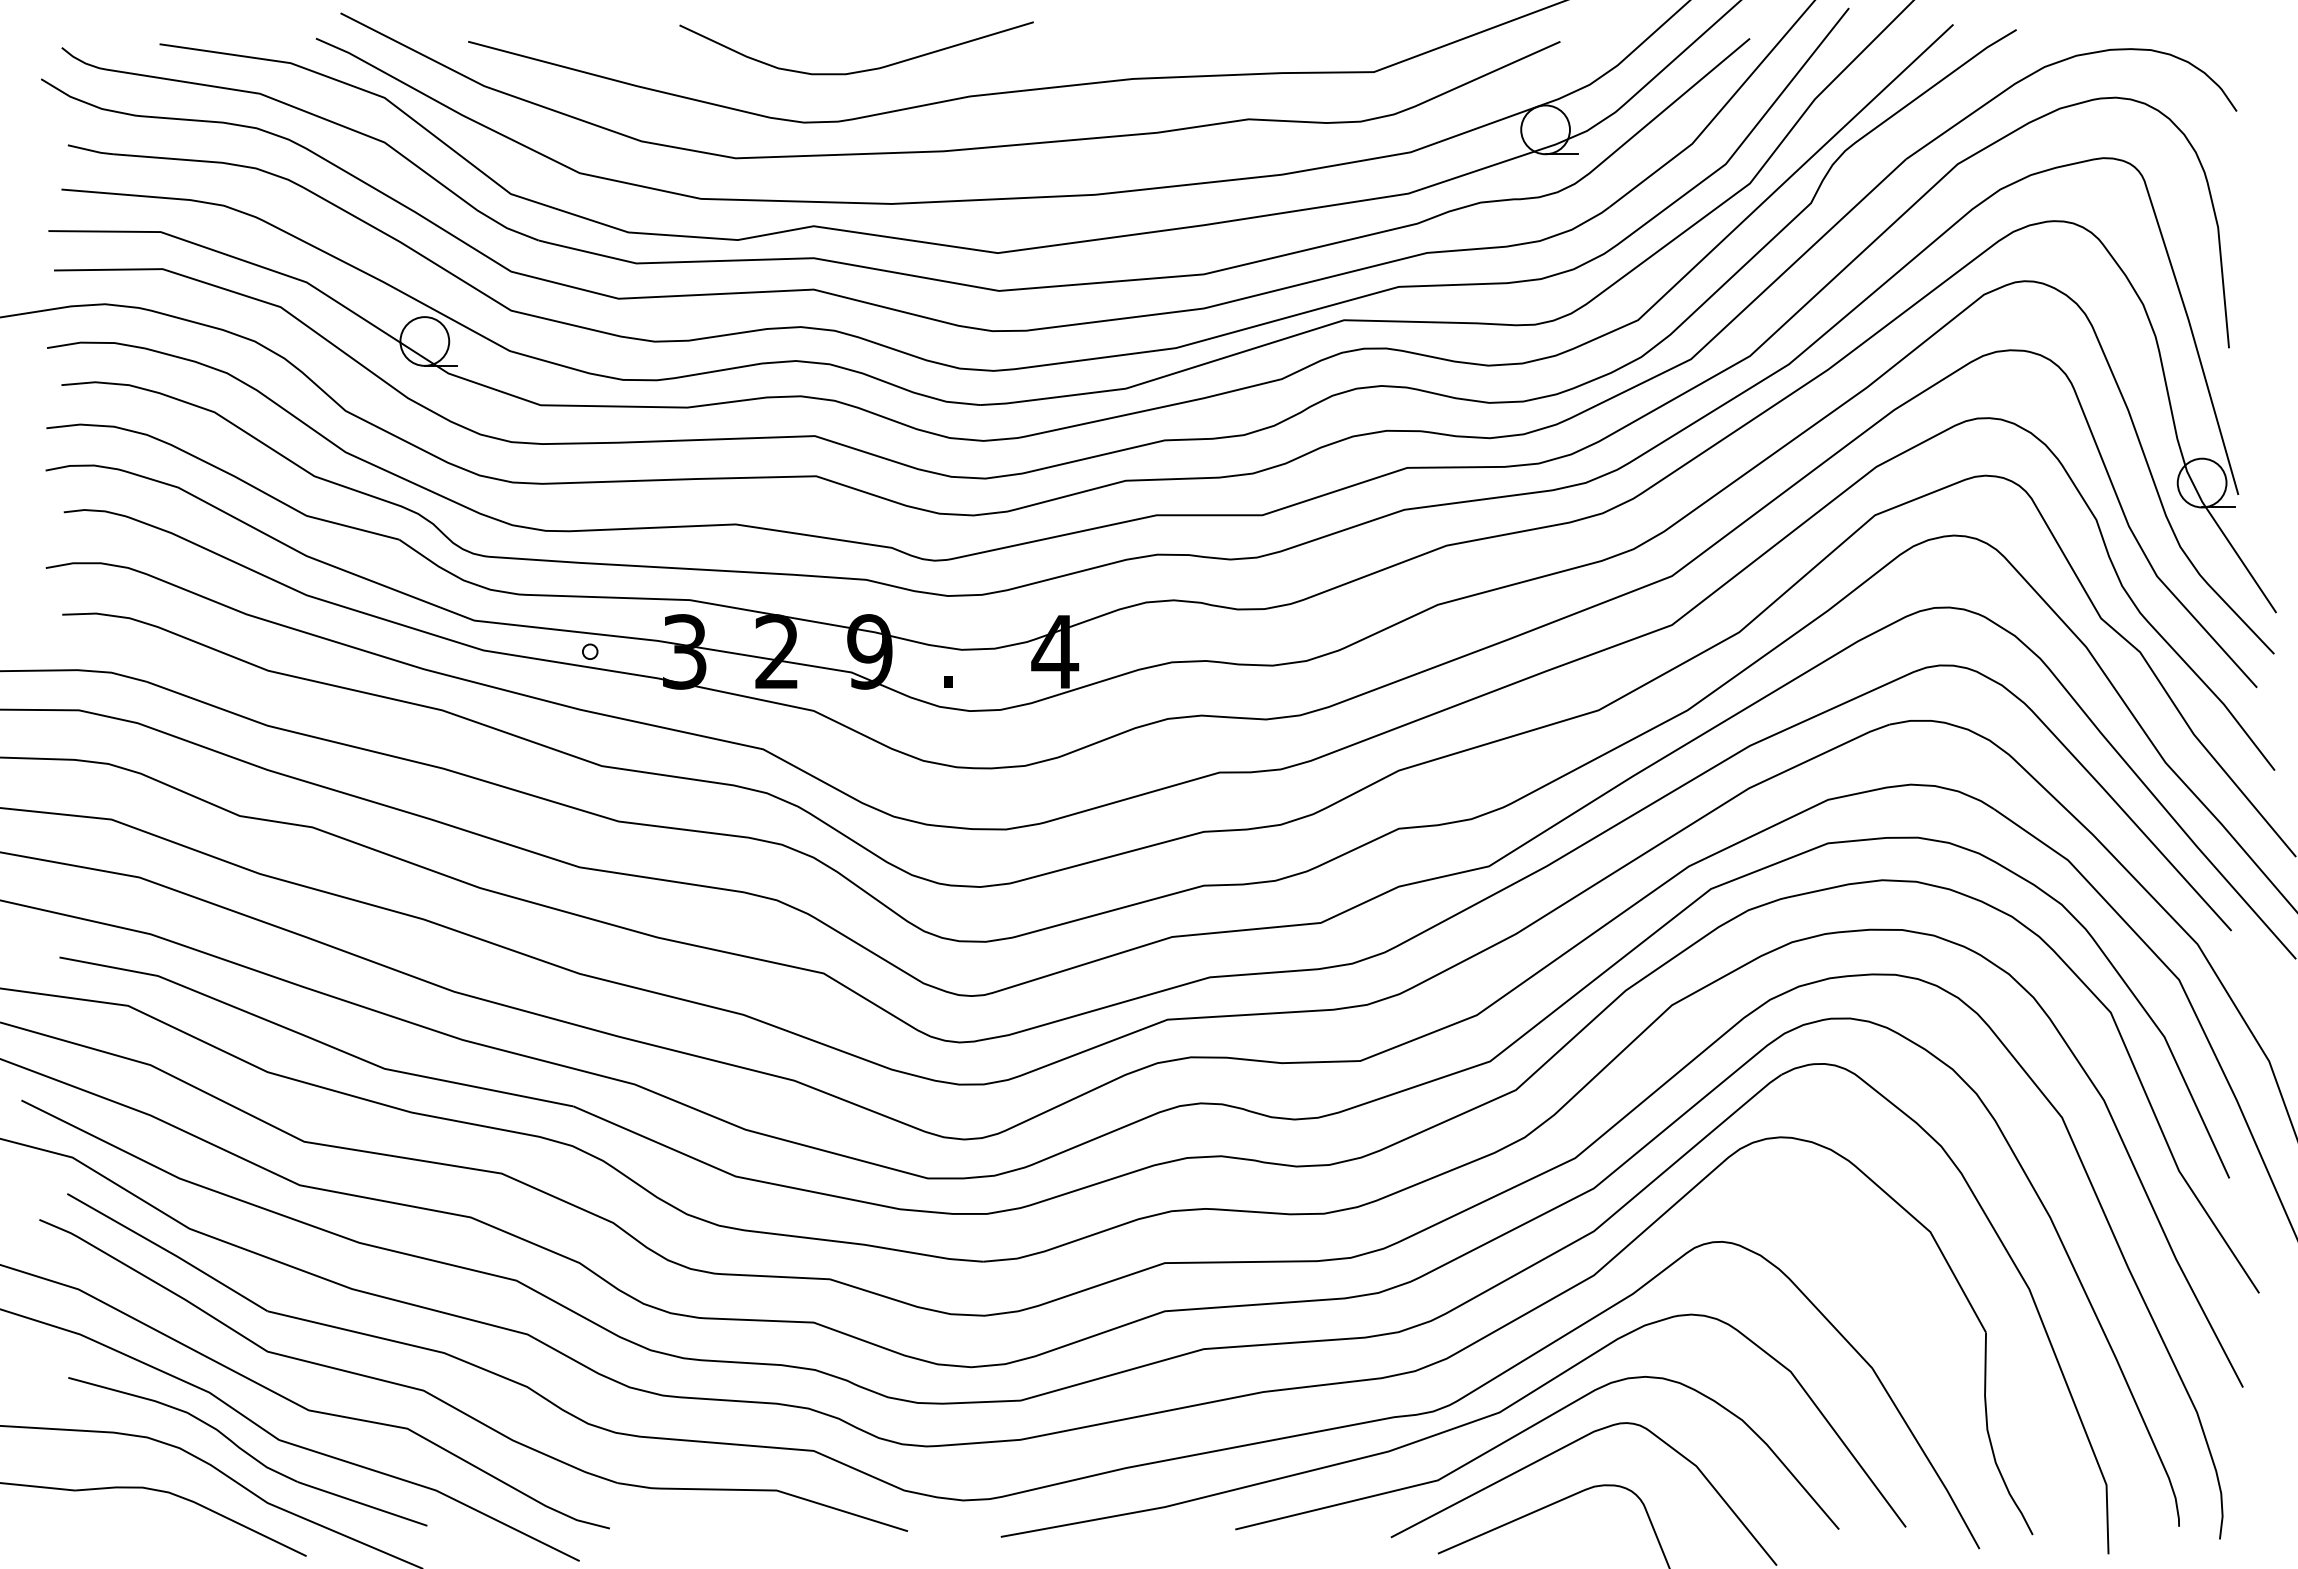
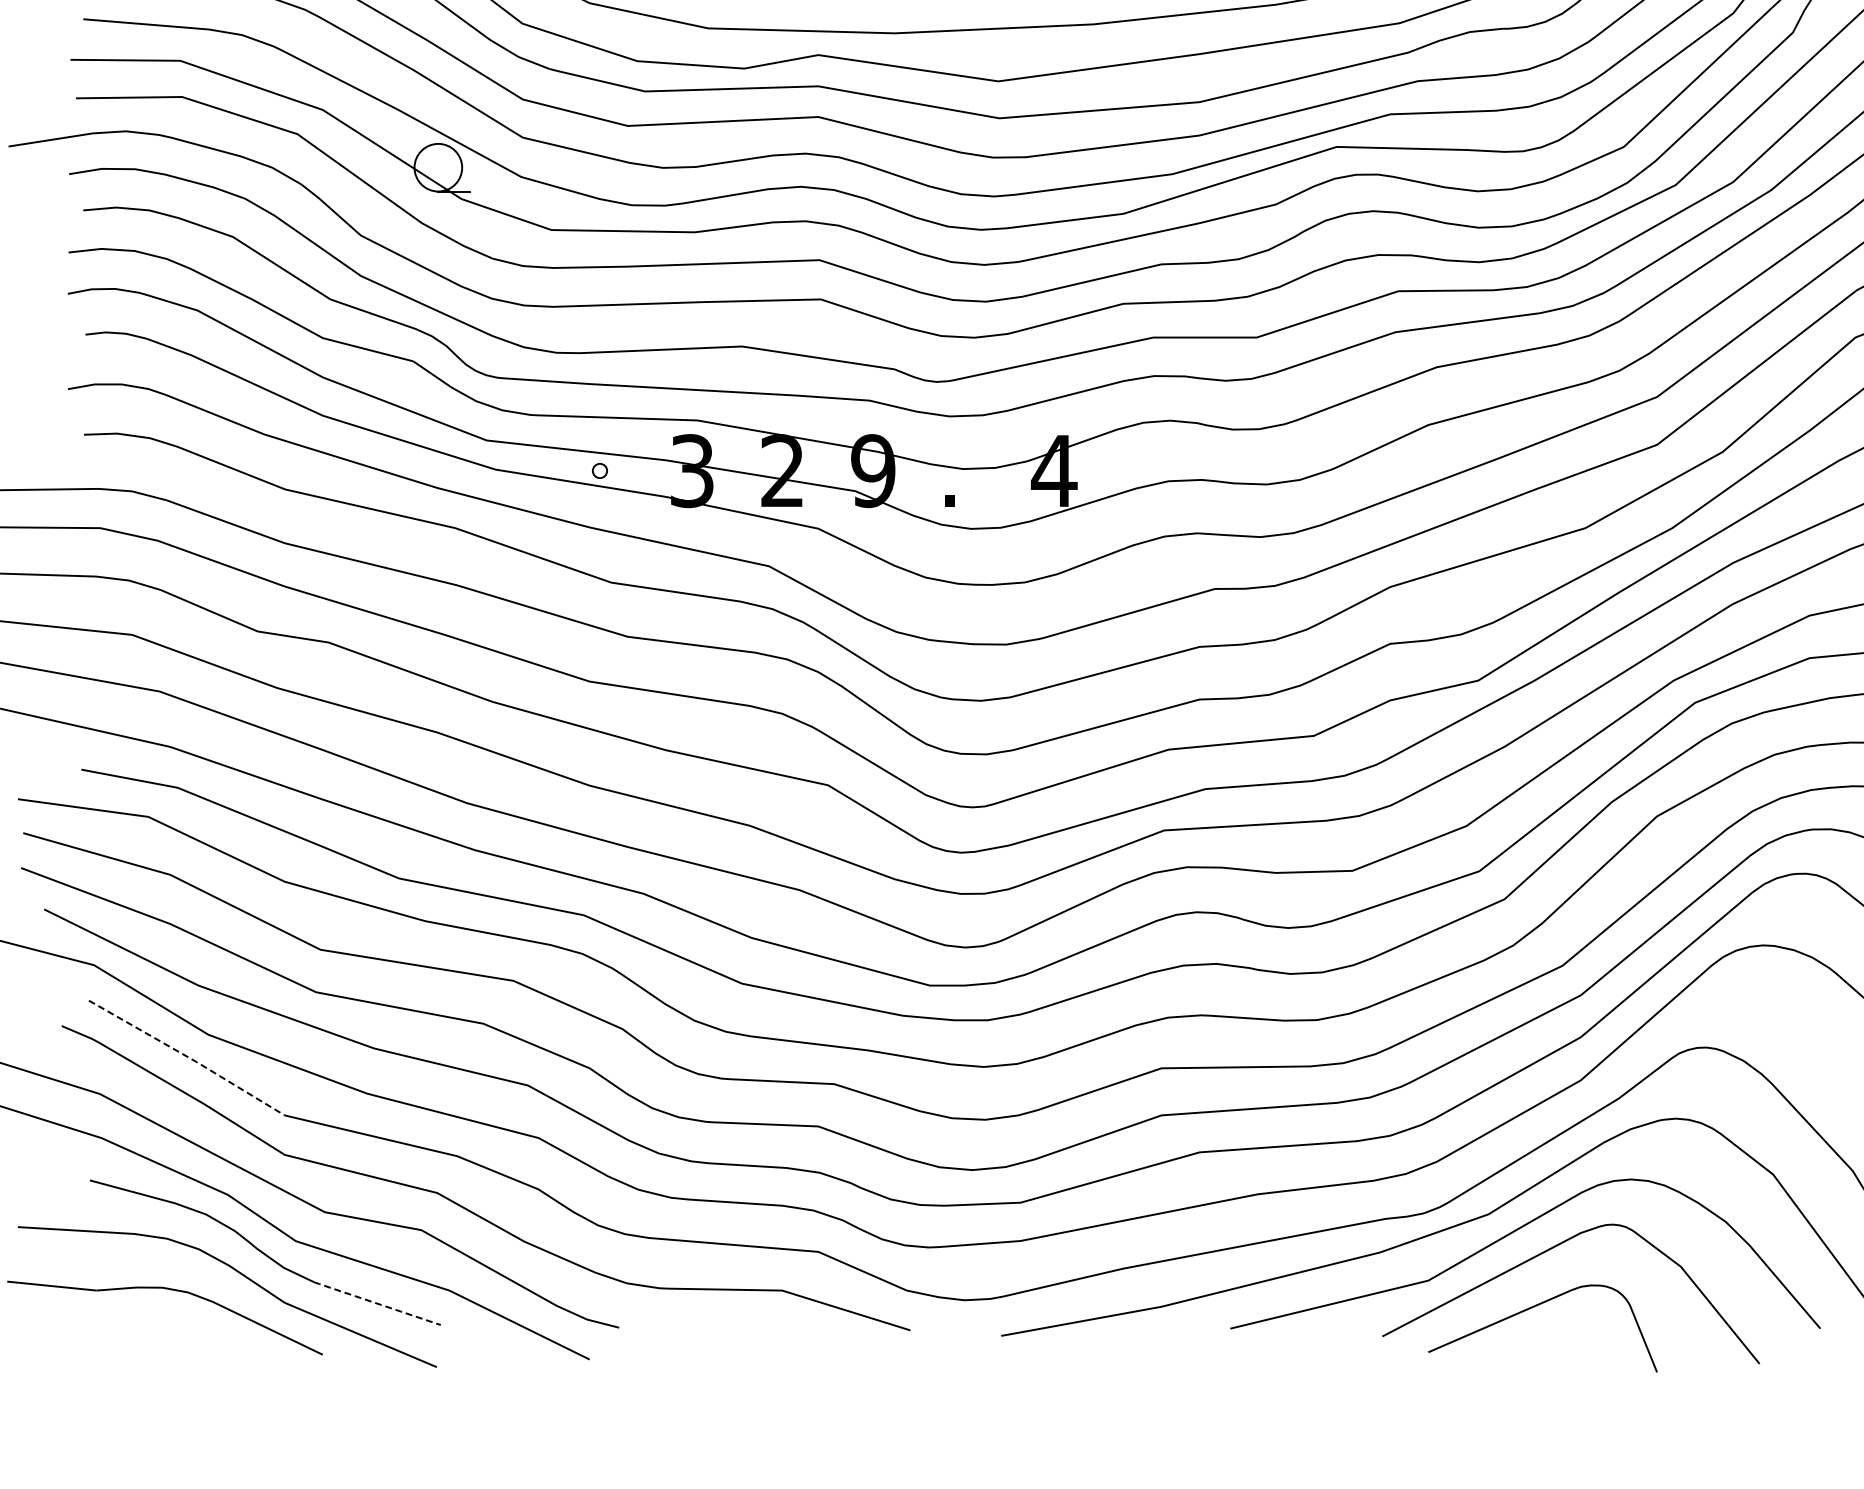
line: (168, 1251) -> (187, 1056), solid -> dashed
line: (362, 1503) -> (377, 1303), solid -> dashed

